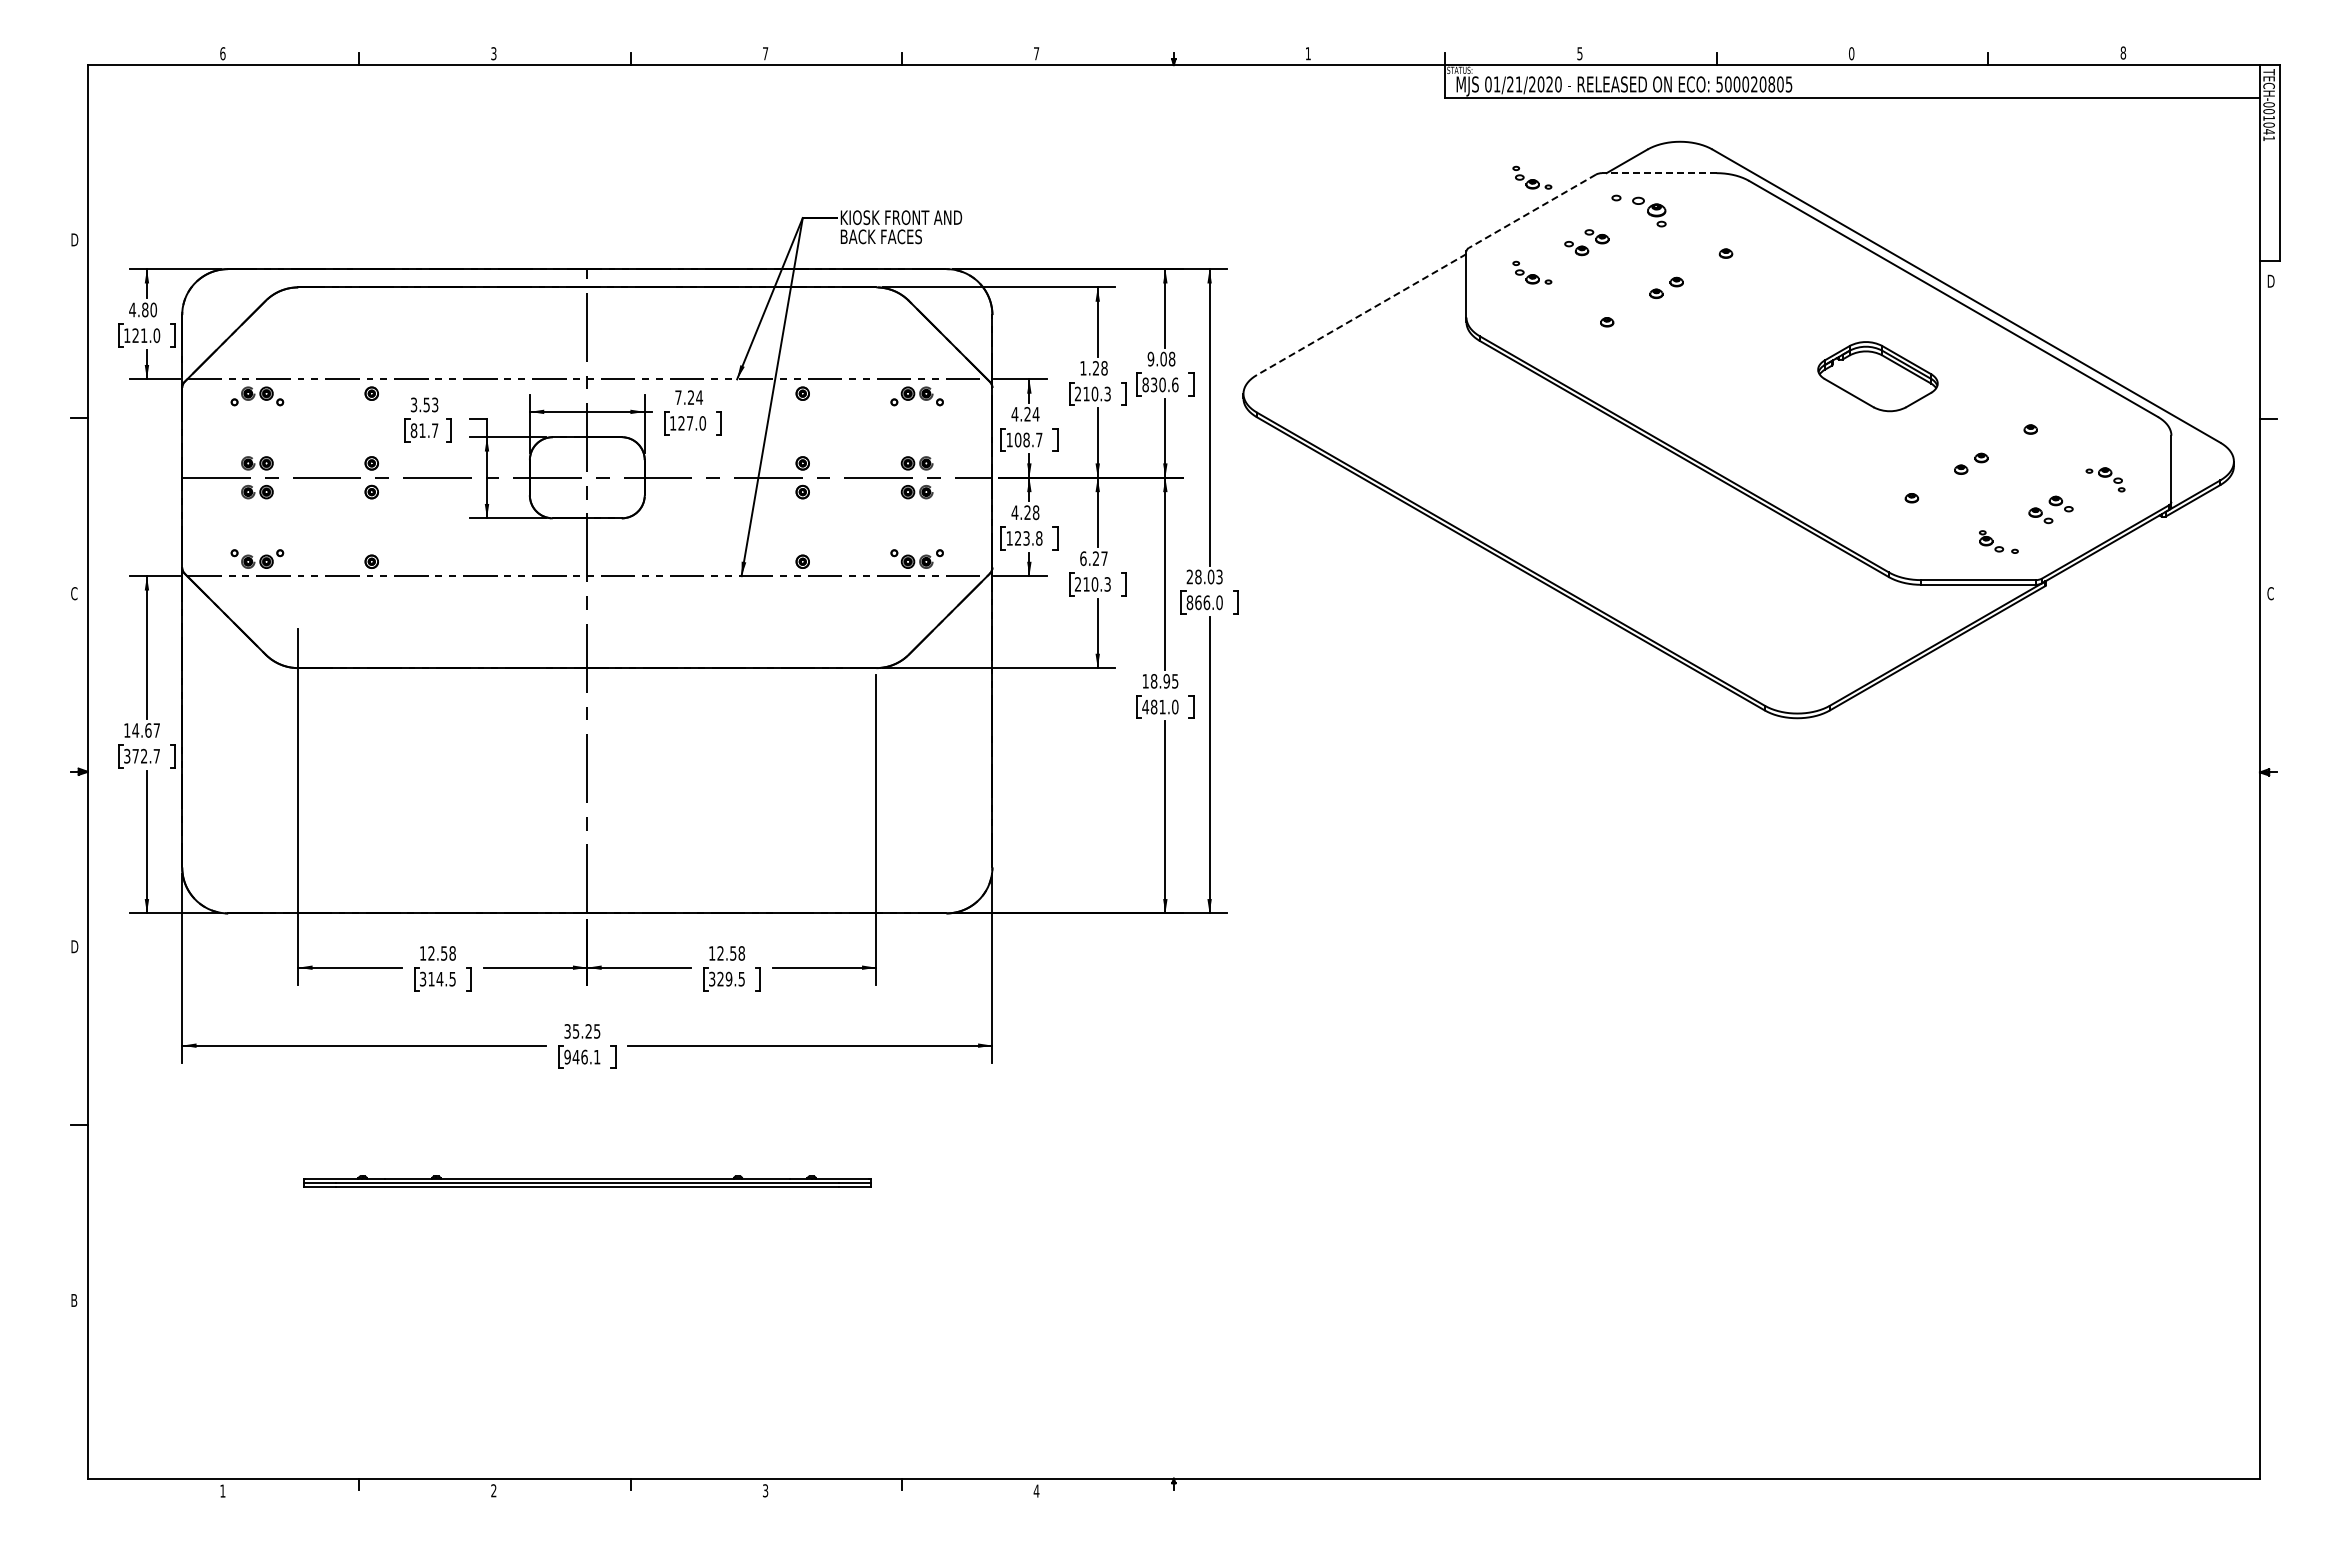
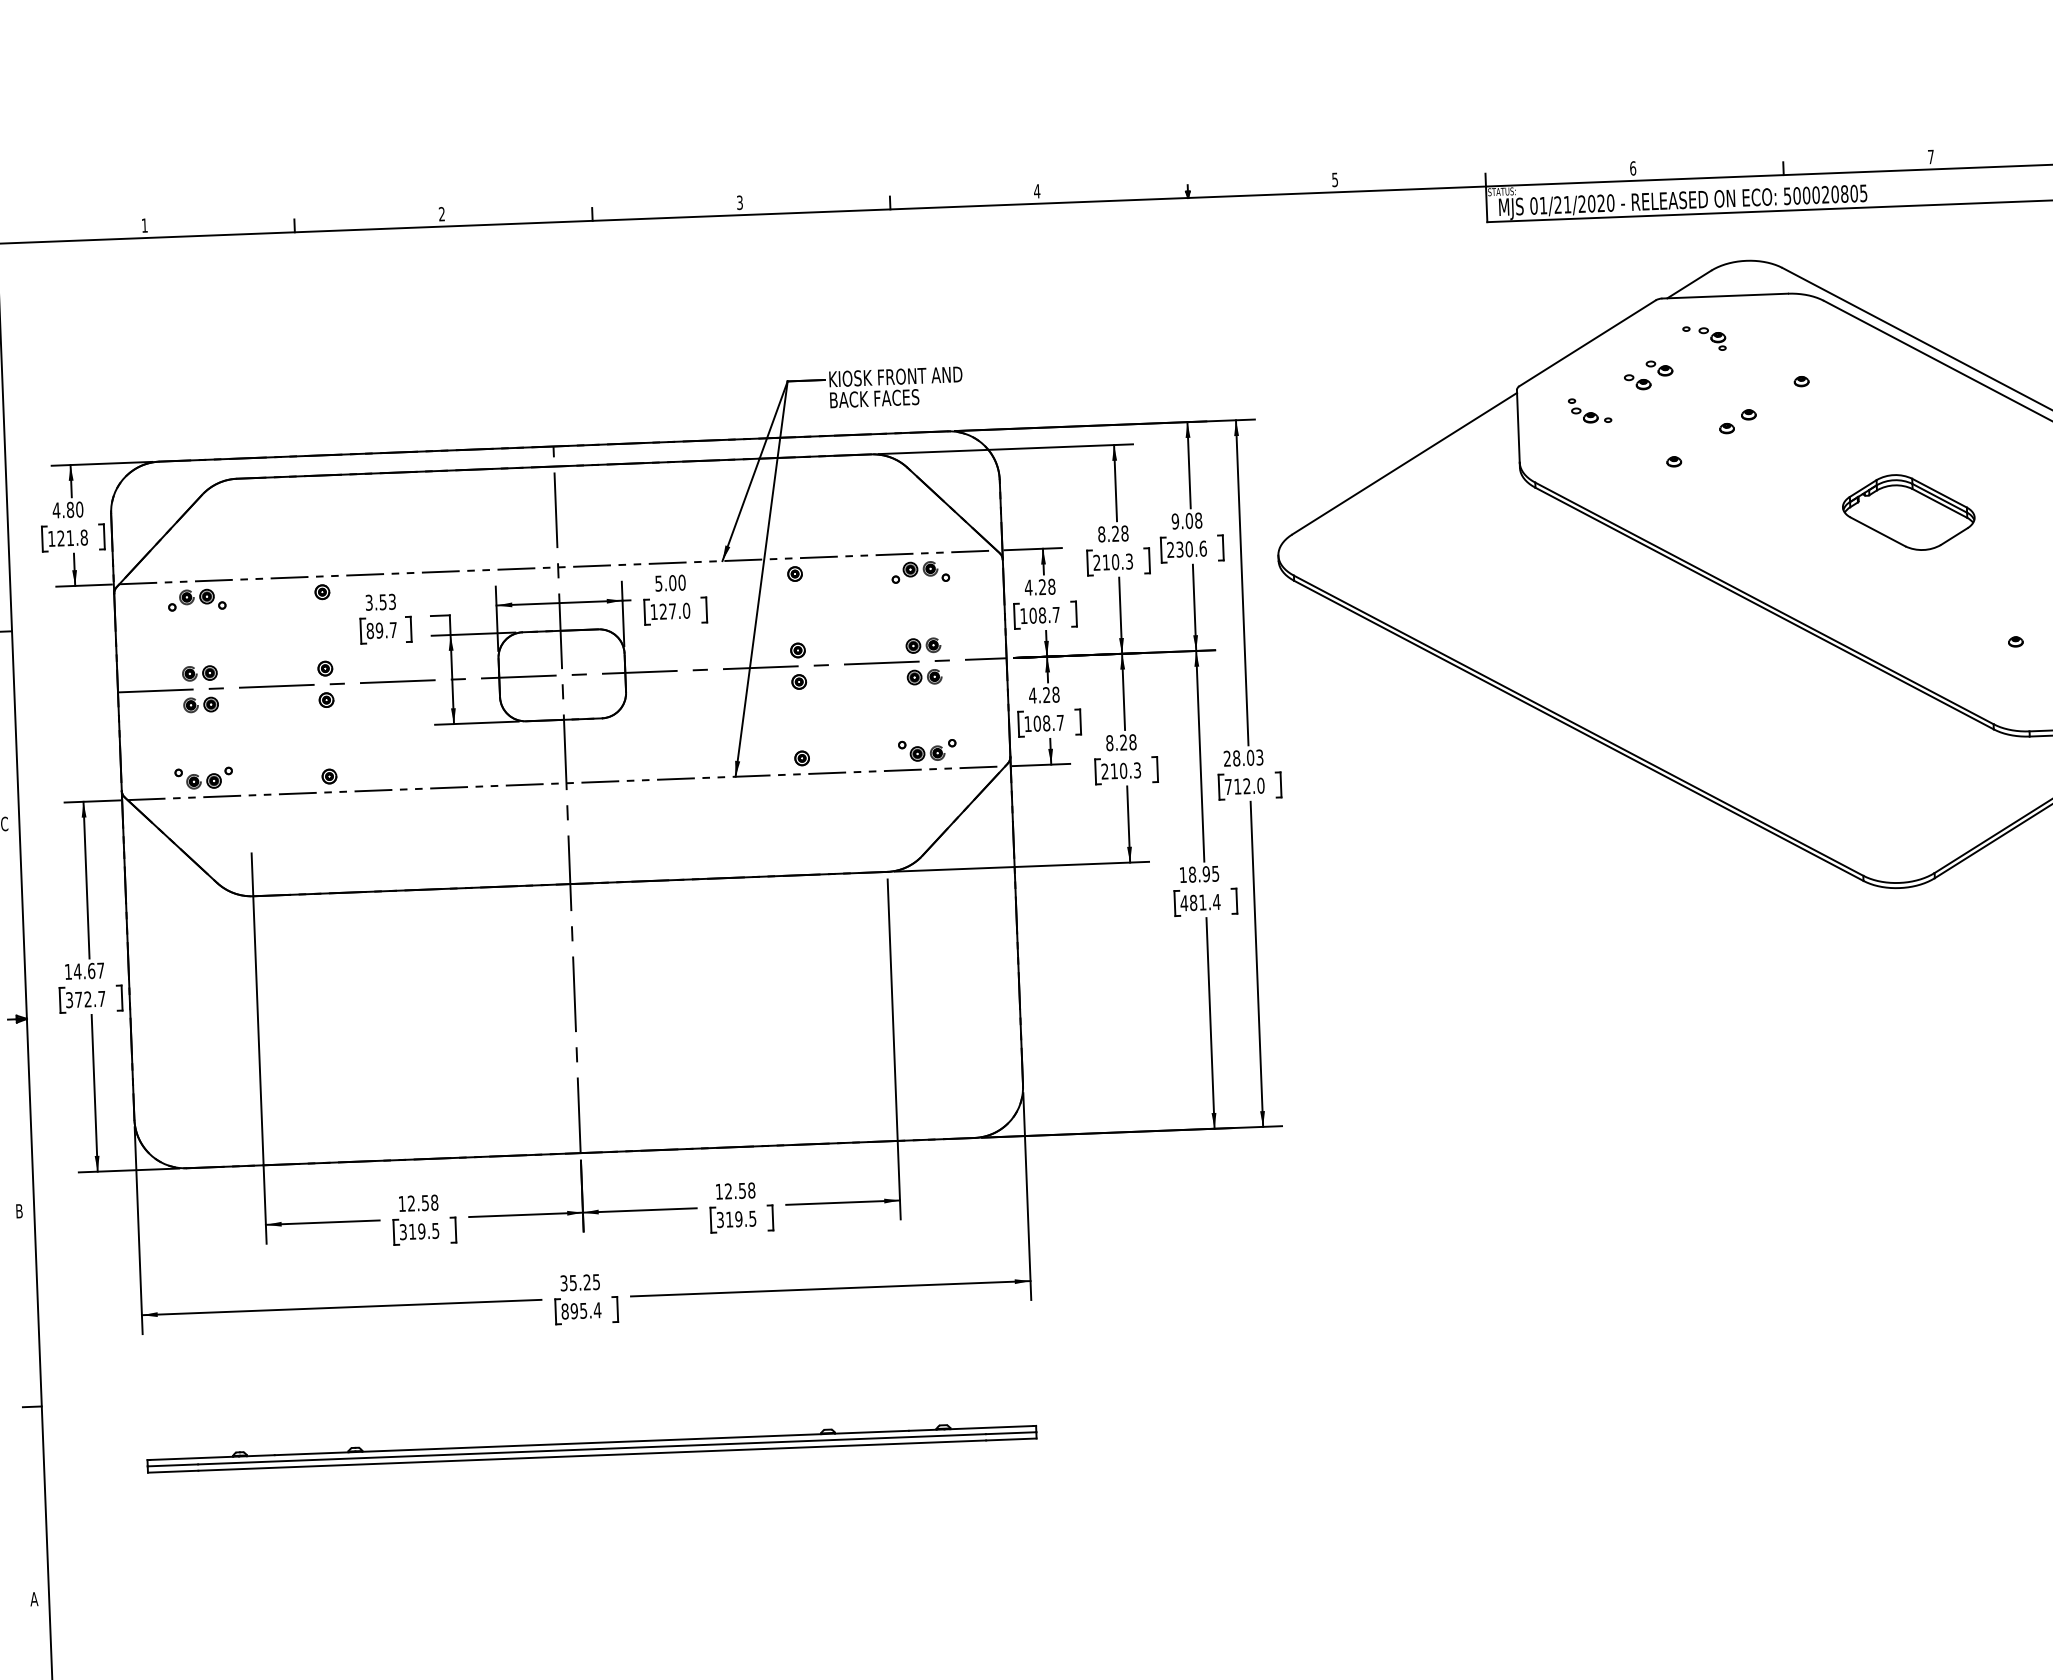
text: (222, 53) -> (144, 225), 6 -> 1
text: (765, 53) -> (739, 202), 7 -> 3
text: (1036, 53) -> (1037, 191), 7 -> 4
text: (1307, 53) -> (1334, 179), 1 -> 5
text: (1579, 53) -> (1632, 168), 5 -> 6
text: (1851, 53) -> (1930, 156), 0 -> 7
text: (493, 54) -> (441, 215), 3 -> 2
line: (1658, 173) -> (1724, 296), dashed -> solid
part: (1532, 177) -> (1586, 306), removed
line: (1532, 211) -> (1587, 343), dashed -> solid
part: (1638, 211) -> (1703, 339), size x0.71
line: (1361, 314) -> (1404, 463), dashed -> solid
text: (156, 335) -> (83, 537), 121.0 -> 121.8
text: (1083, 368) -> (1101, 534), 1.28 -> 8.28
part: (1877, 376) -> (1908, 512), moved
text: (1145, 384) -> (1170, 549), 830.6 -> 230.6
text: (689, 397) -> (670, 583), 7.24 -> 5.00
text: (1035, 414) -> (1051, 587), 4.24 -> 4.28
text: (422, 430) -> (379, 630), 81.7 -> 89.7
text: (1028, 538) -> (1048, 723), 123.8 -> 108.7
text: (1093, 558) -> (1120, 742), 6.27 -> 8.28
text: (1198, 602) -> (1237, 786), 866.0 -> 712.0
text: (1174, 706) -> (1215, 901), 481.0 -> 481.4
text: (75, 946) -> (20, 1210), D -> B
text: (439, 978) -> (421, 1230), 314.5 -> 319.5
text: (720, 978) -> (729, 1218), 329.5 -> 319.5
text: (582, 1056) -> (581, 1310), 946.1 -> 895.4
part: (586, 1181) -> (591, 1447), size x1.43
text: (73, 1300) -> (33, 1599), B -> A

